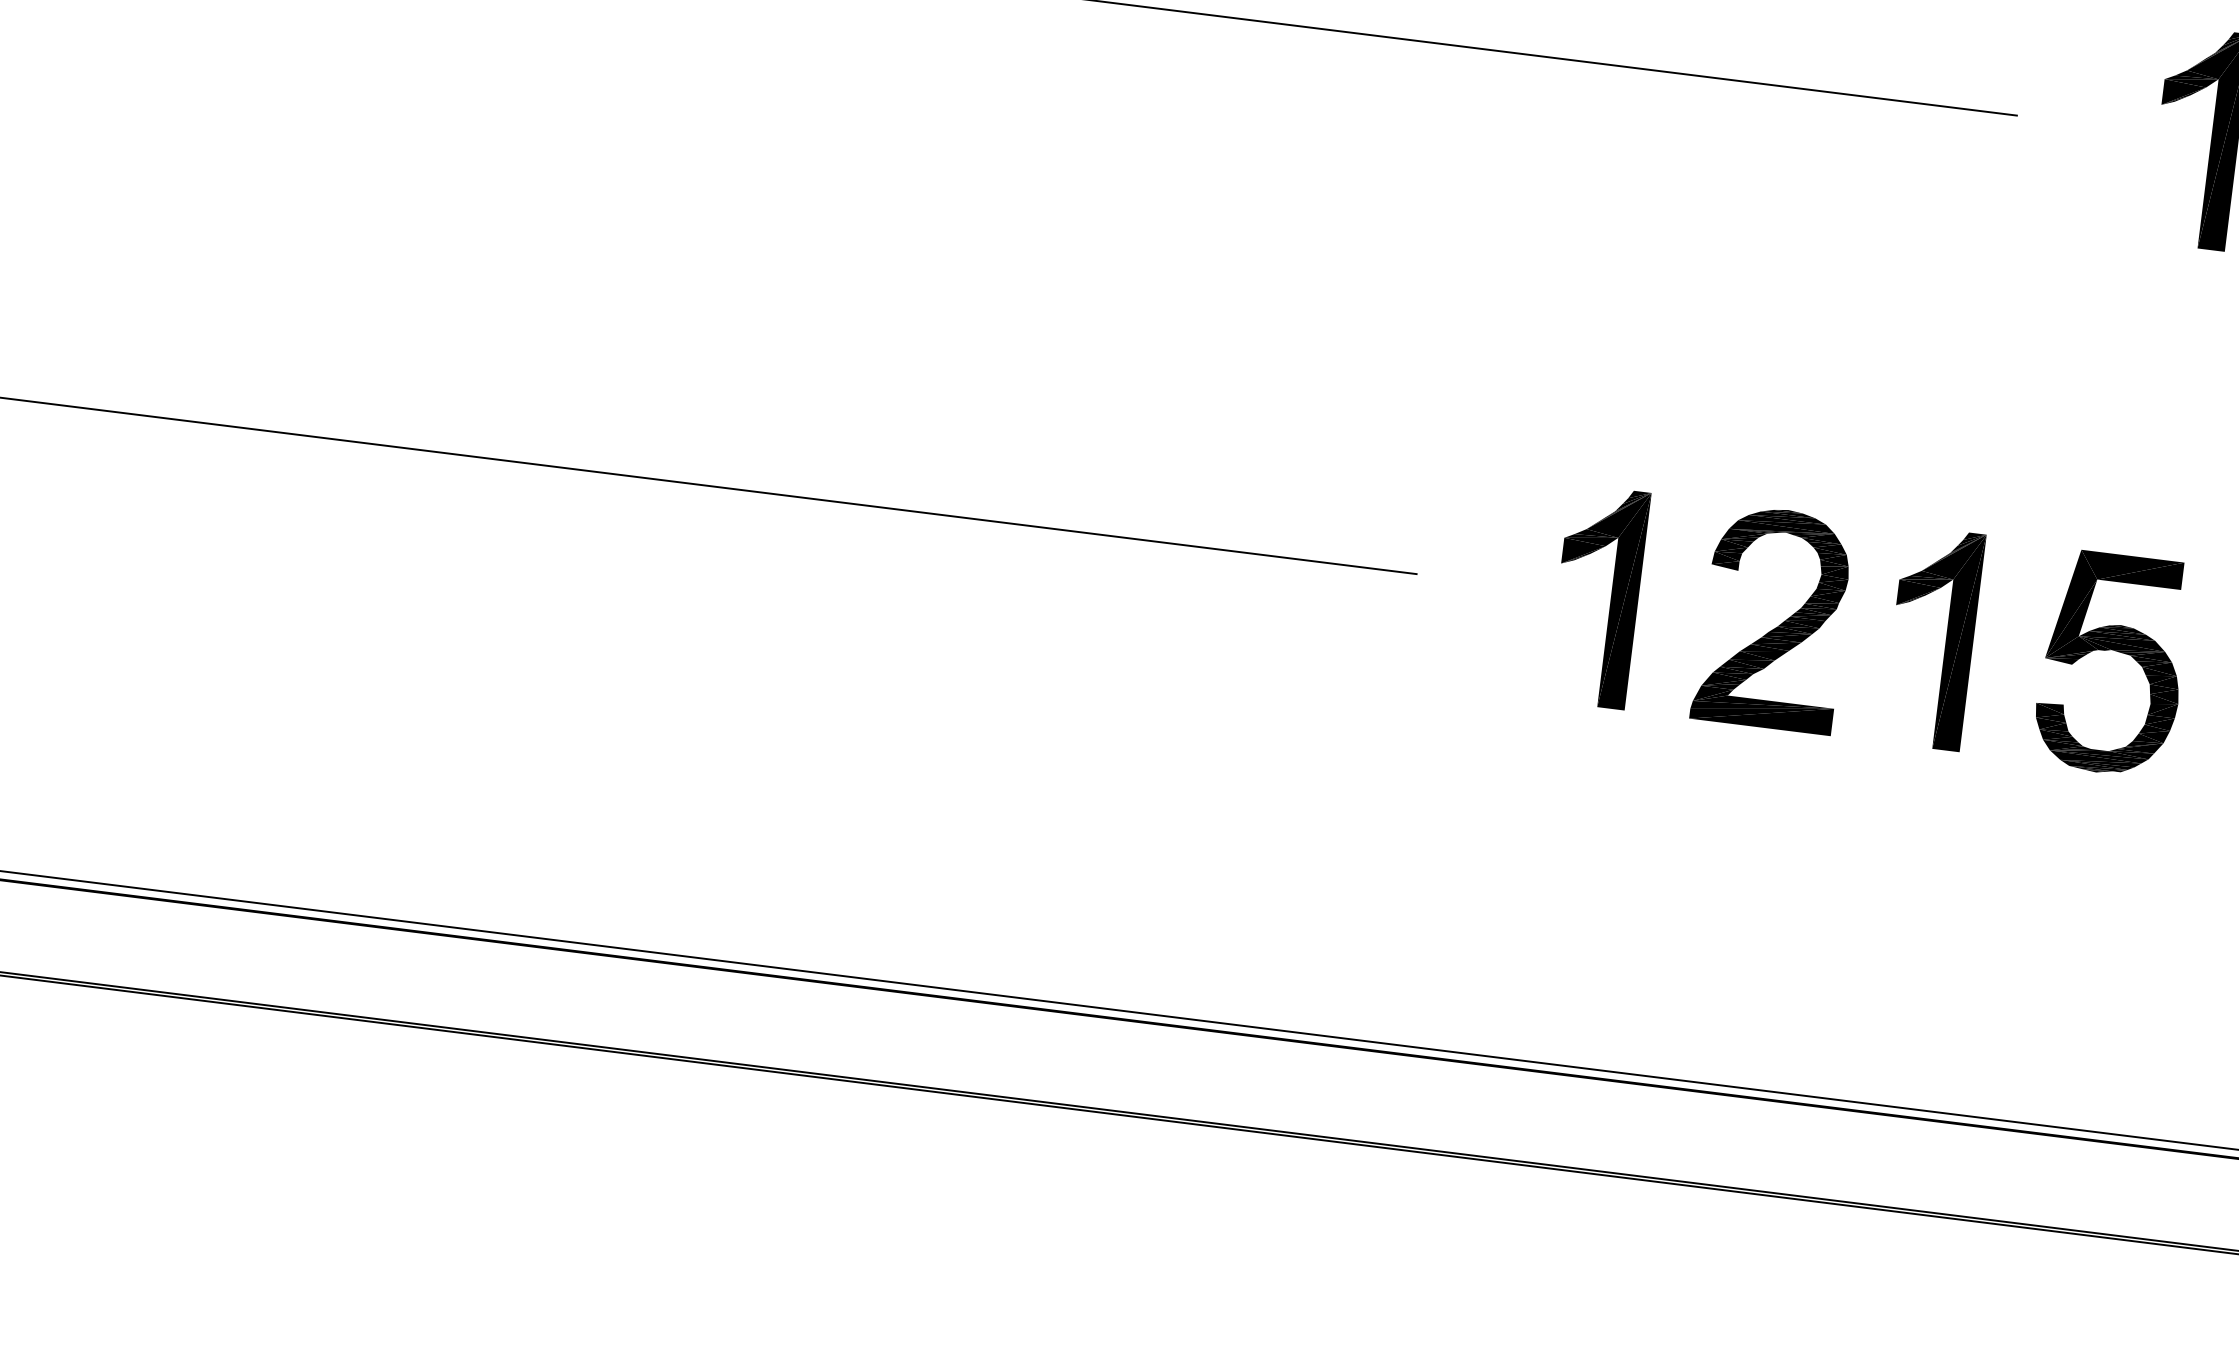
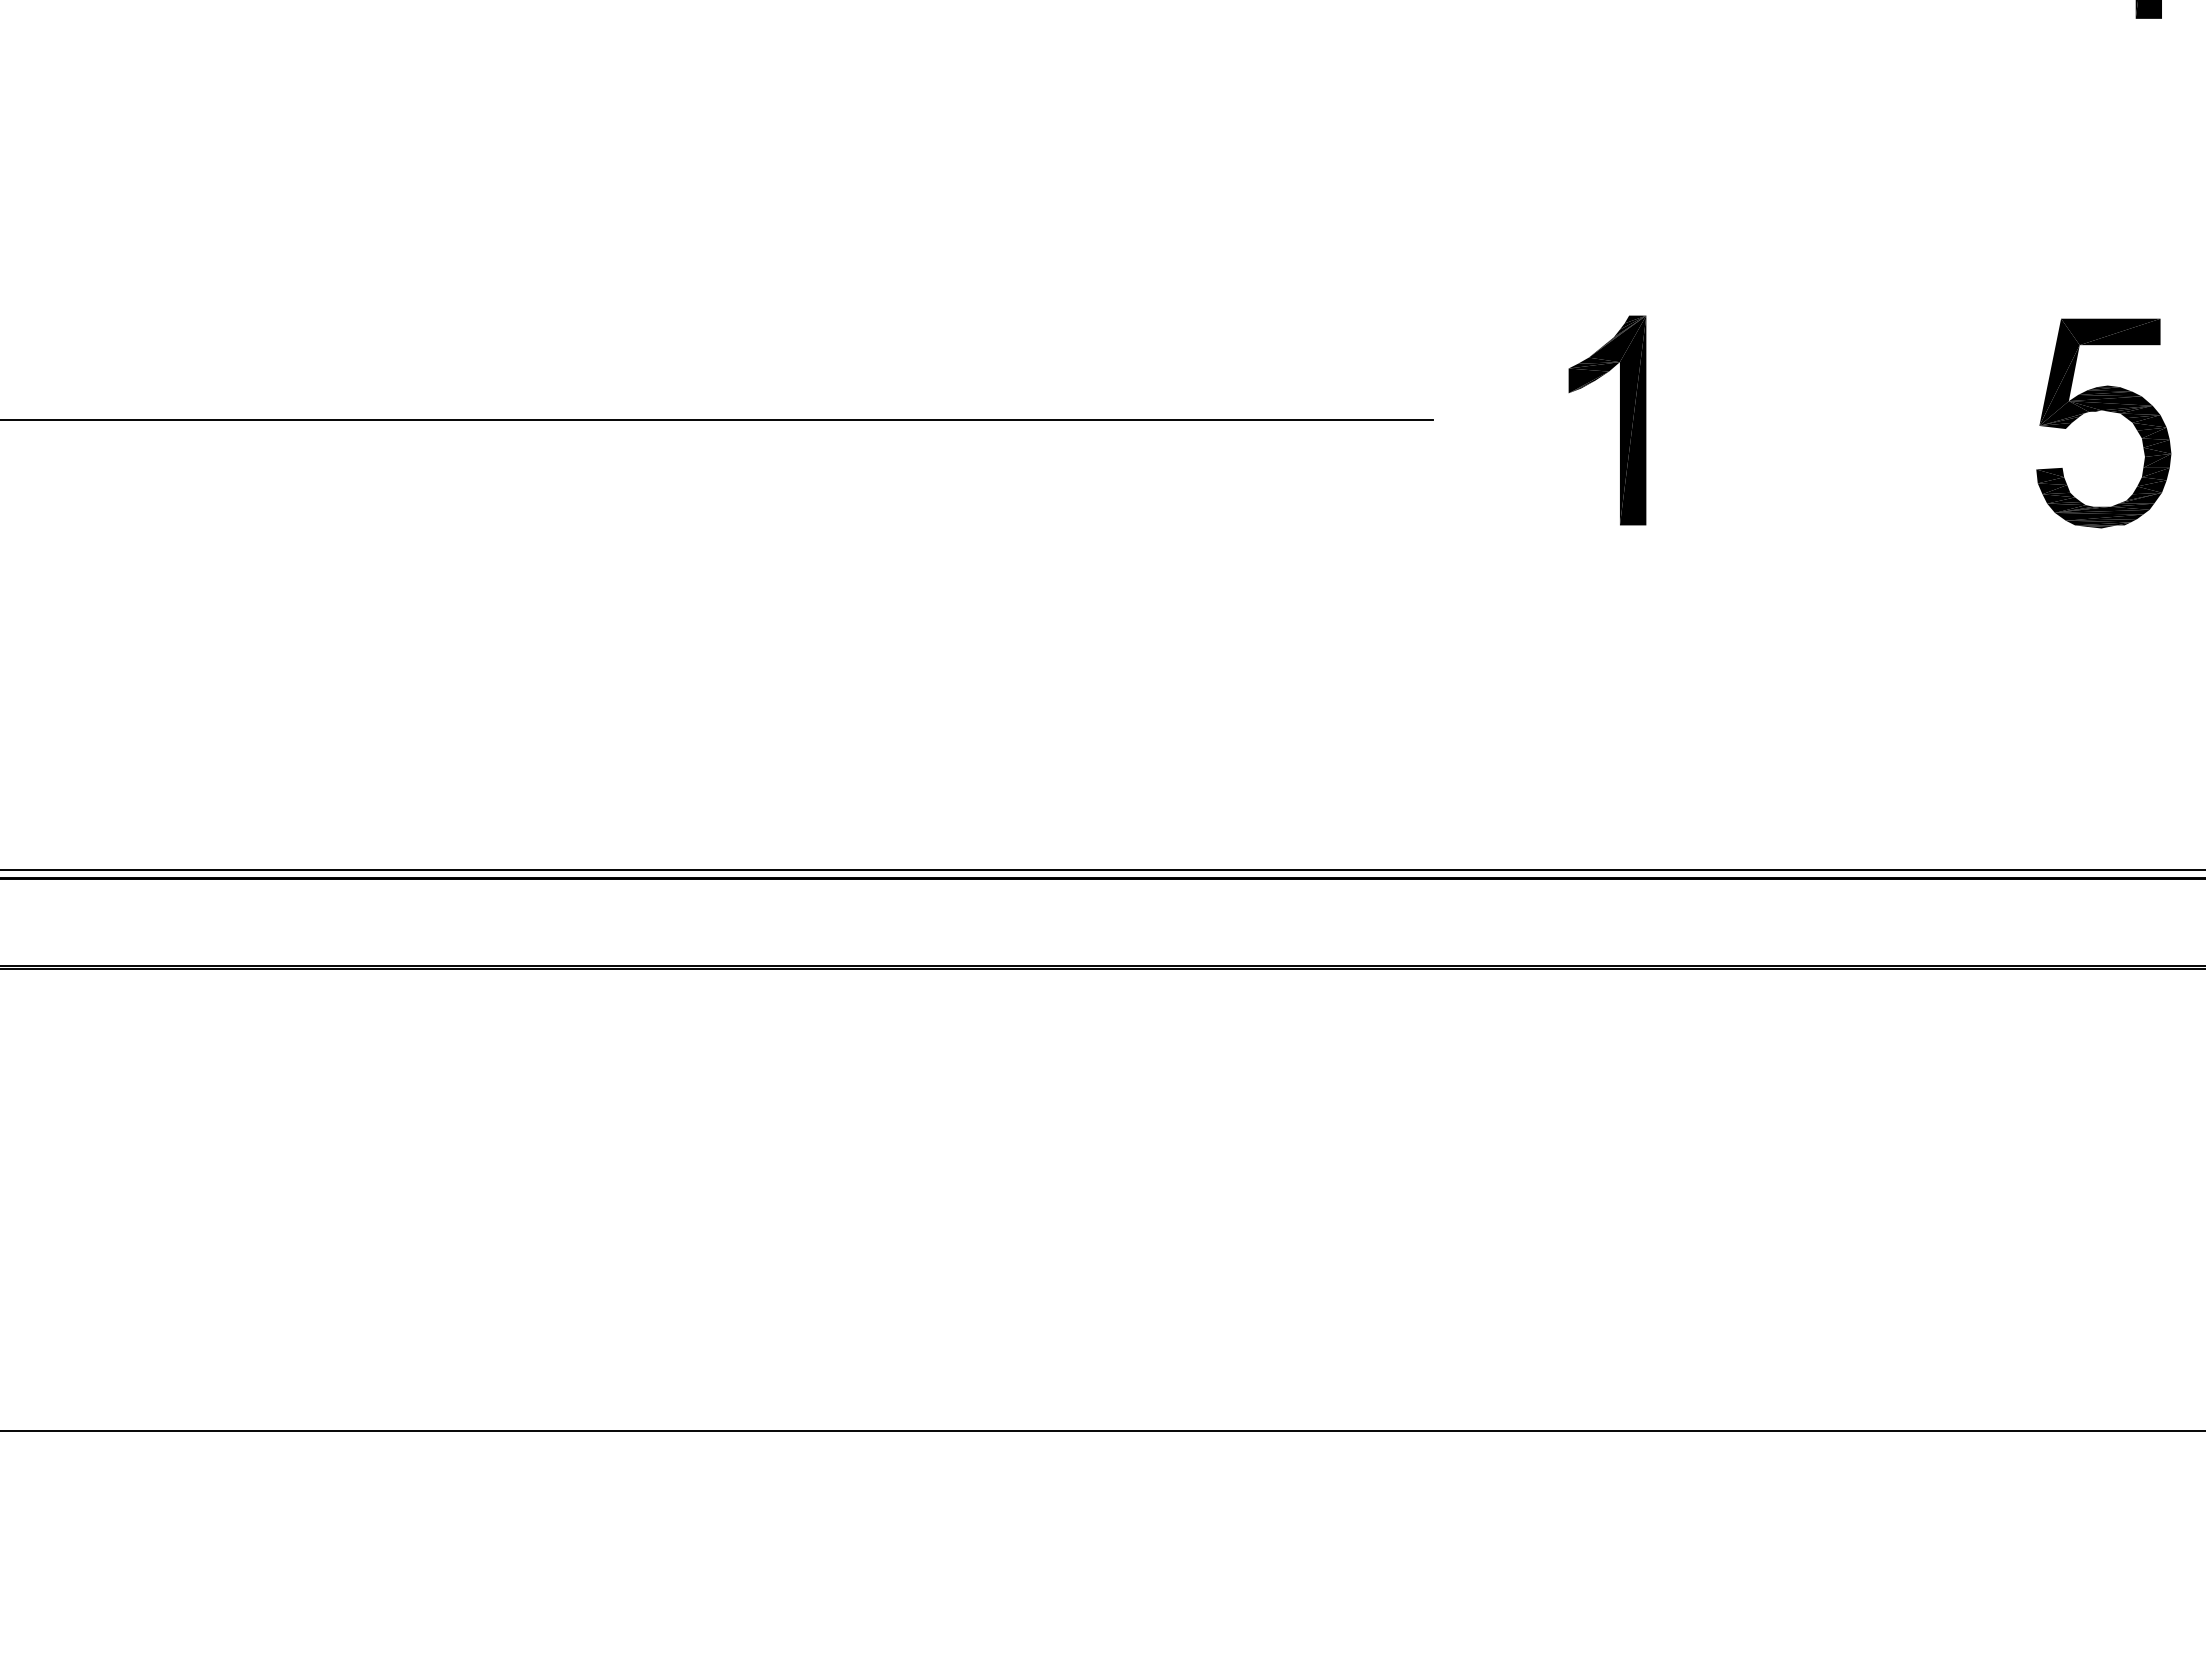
part: (1778, 625) -> (1782, 426), removed
part: (1946, 640) -> (1943, 420), removed

